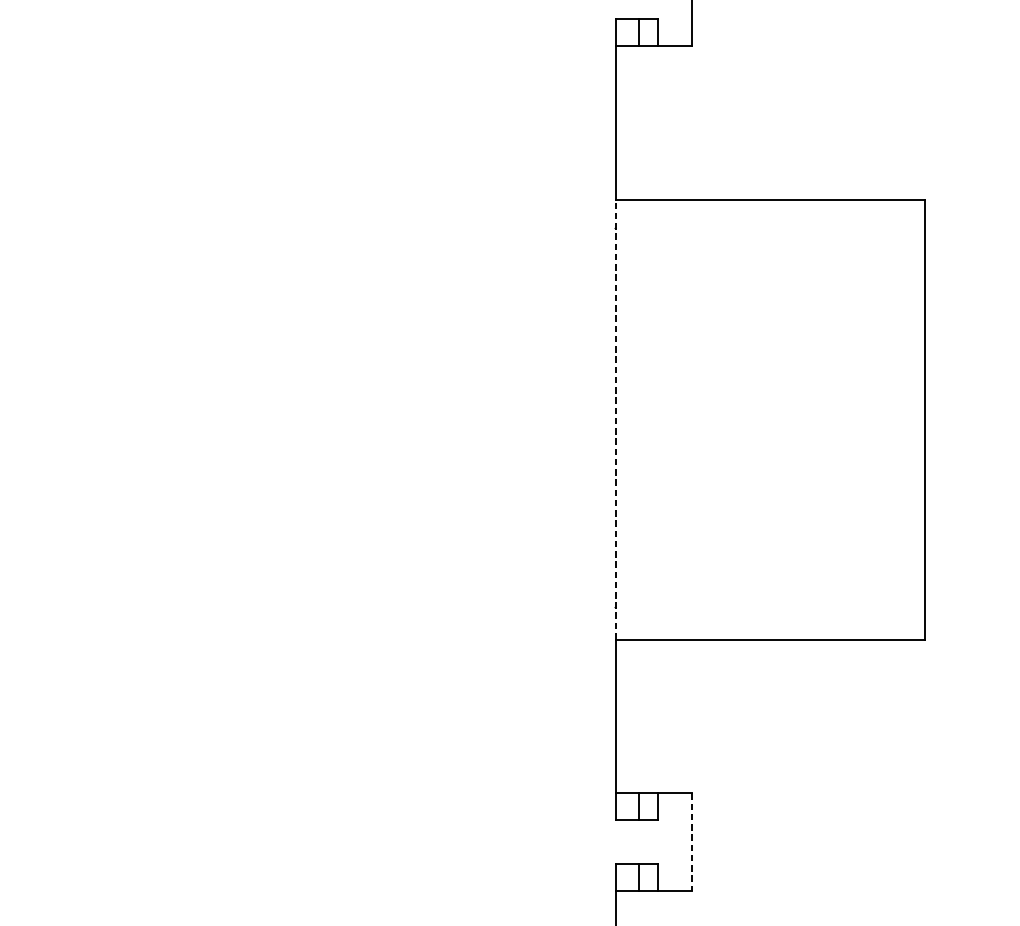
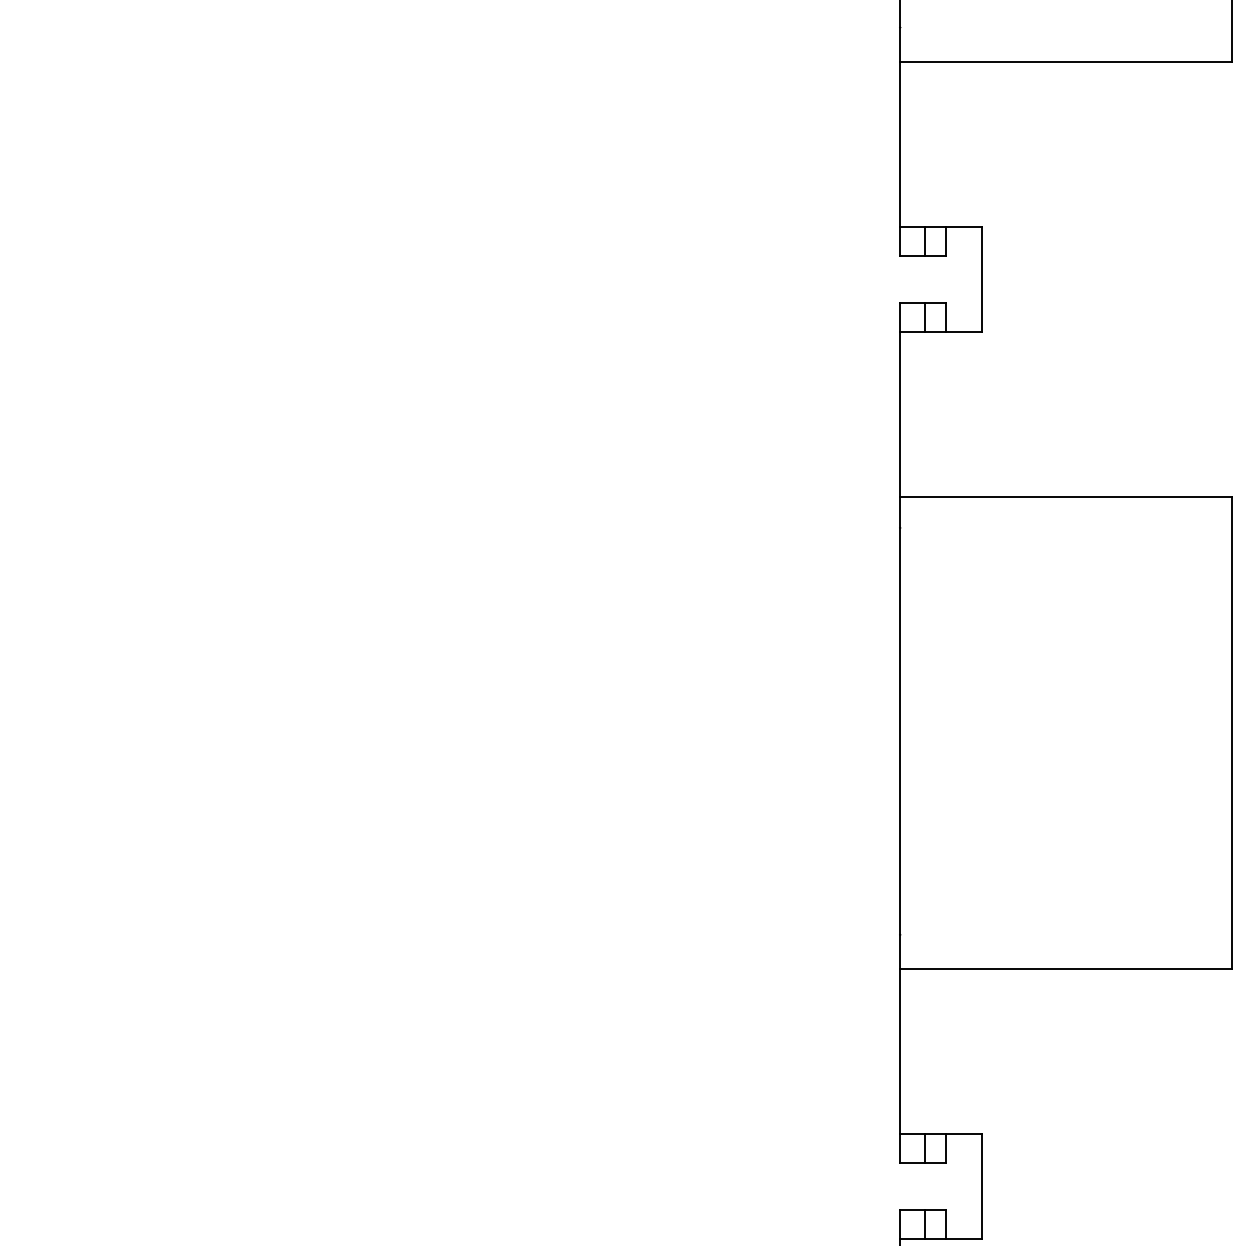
line: (615, 419) -> (900, 733), dashed -> solid
line: (691, 842) -> (981, 1186), dashed -> solid

